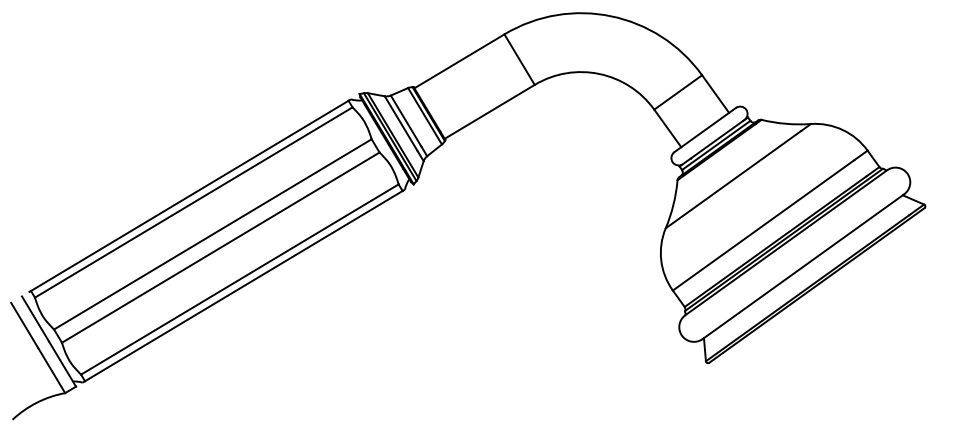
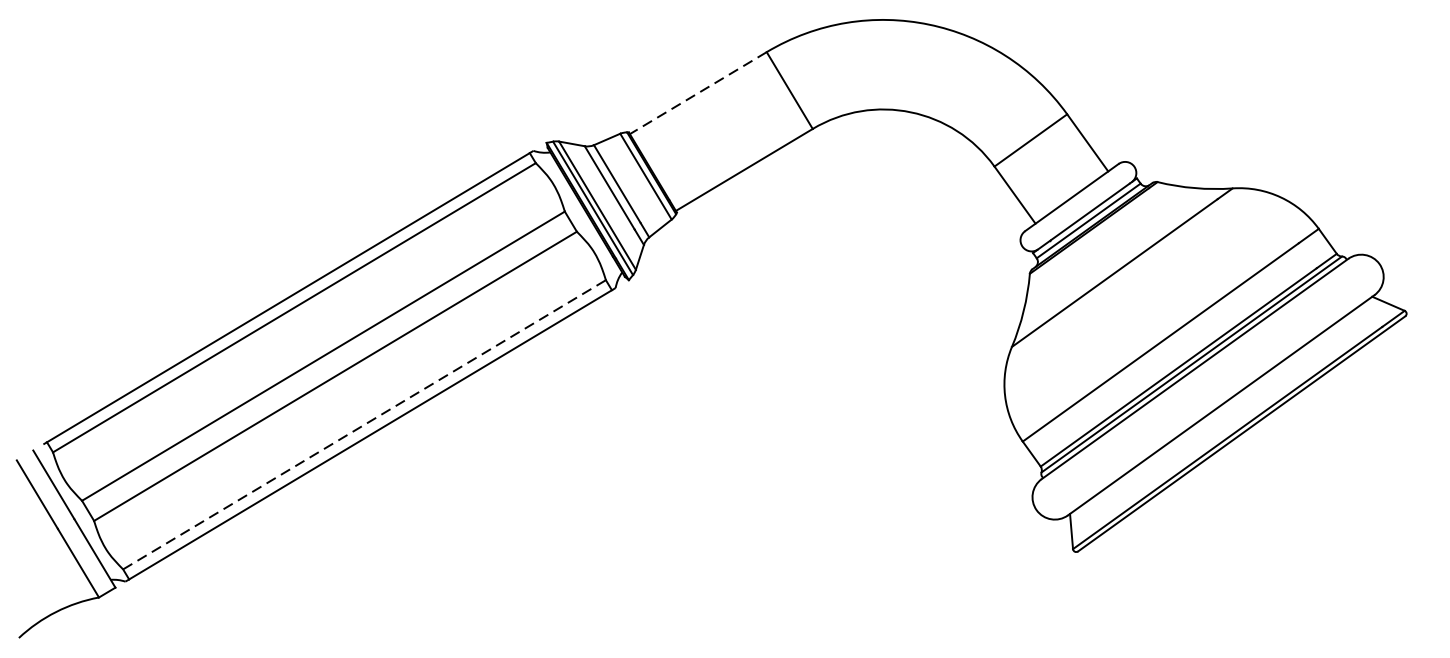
line: (459, 61) -> (698, 93), solid -> dashed
line: (240, 279) -> (365, 424), solid -> dashed

